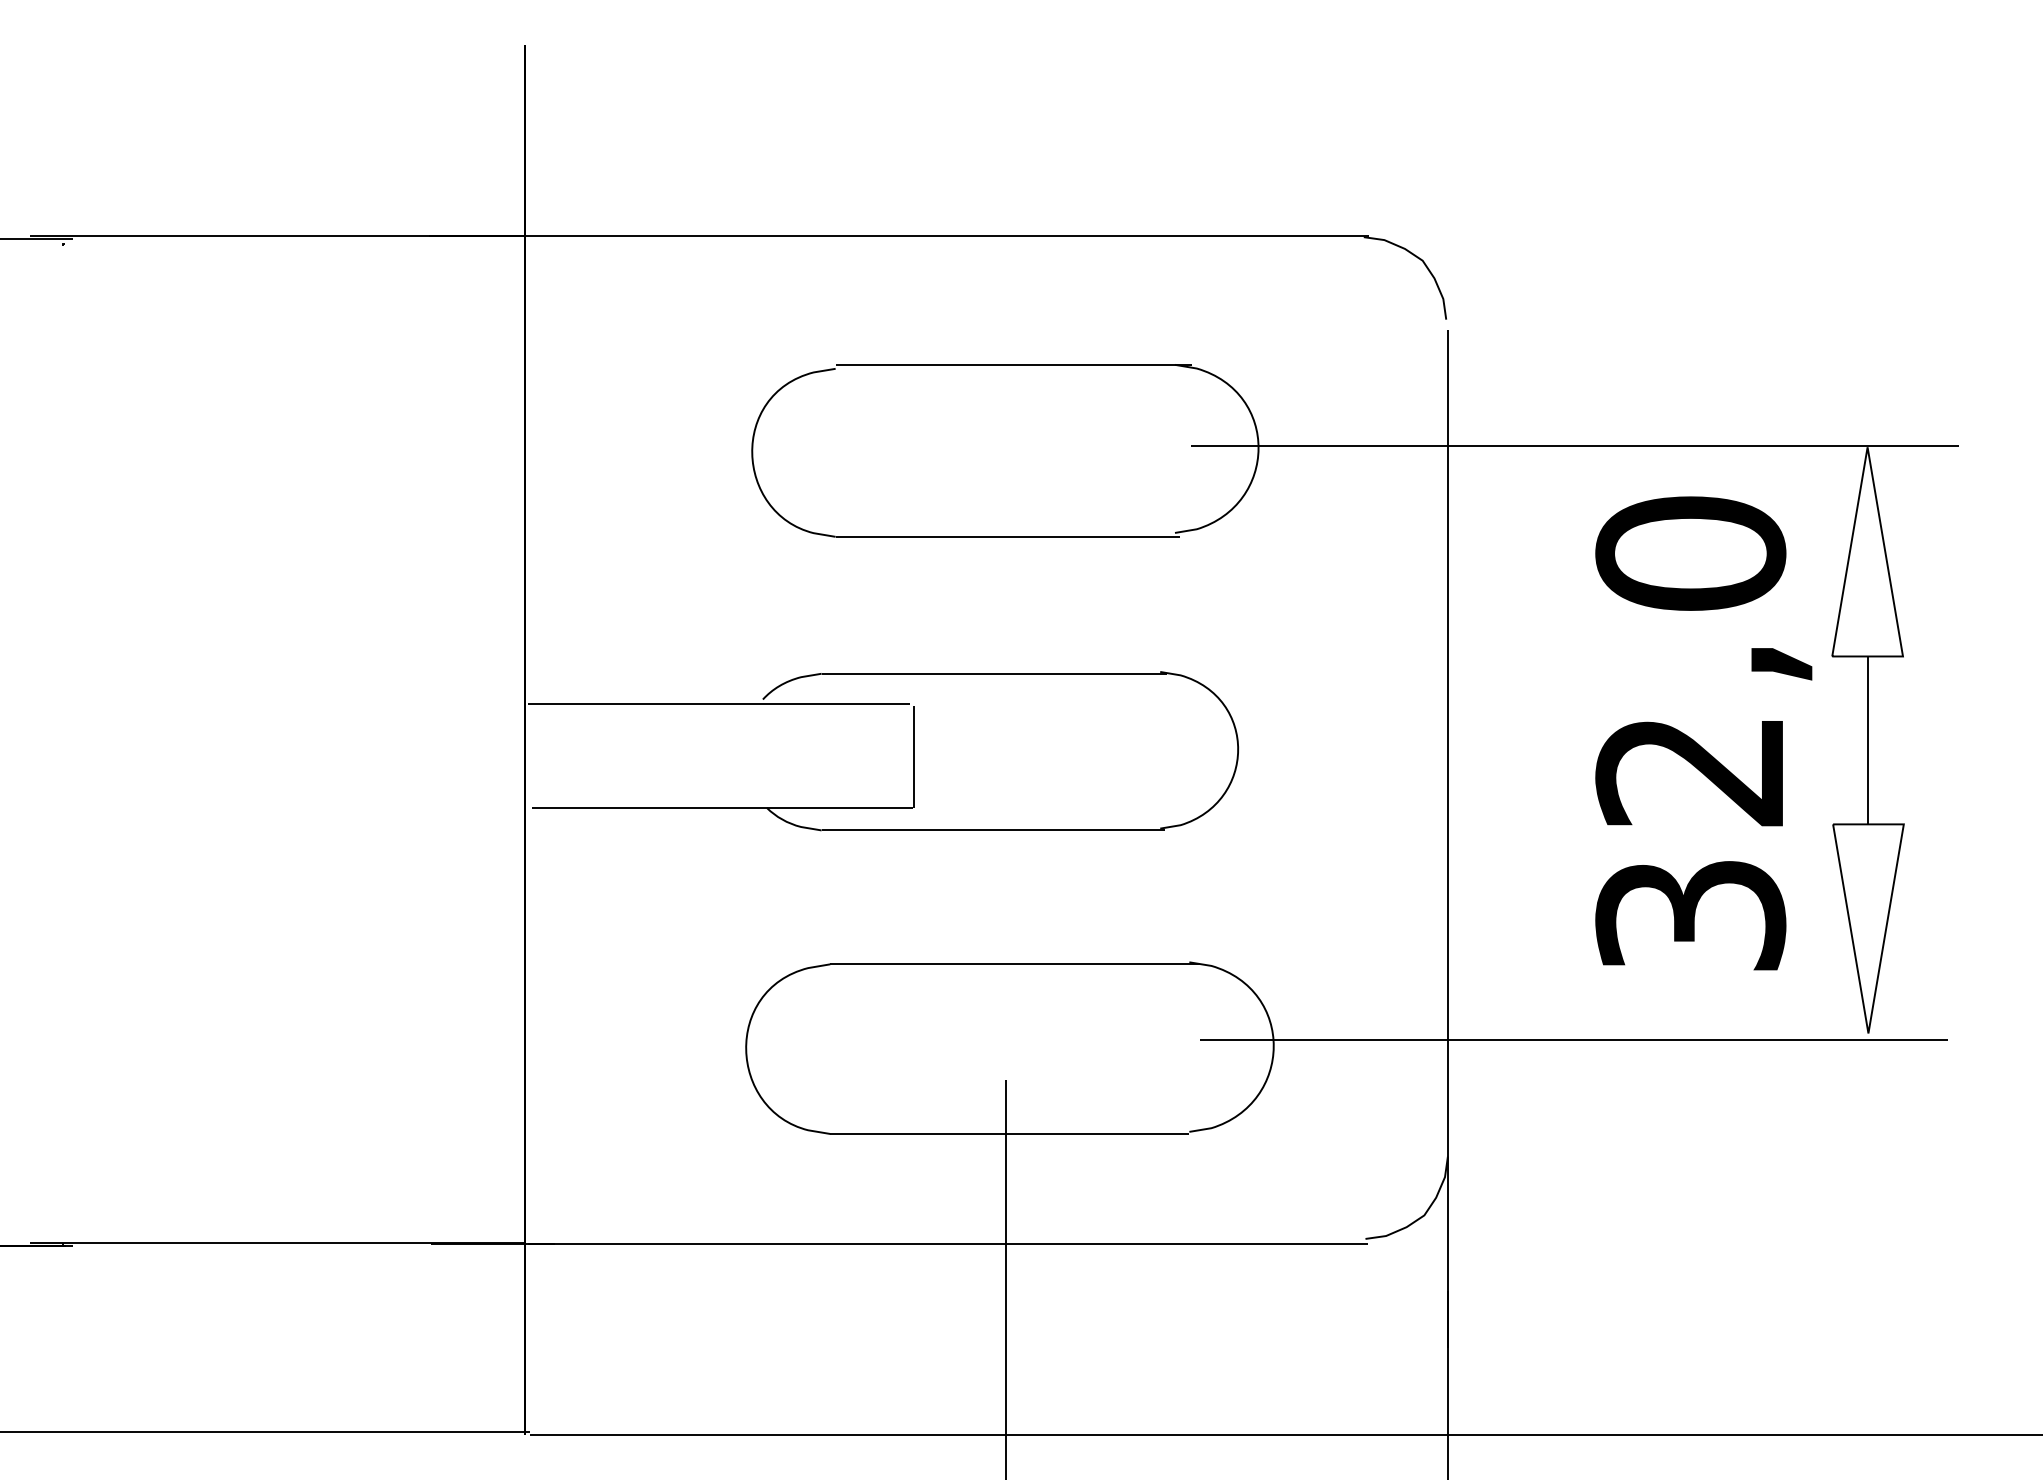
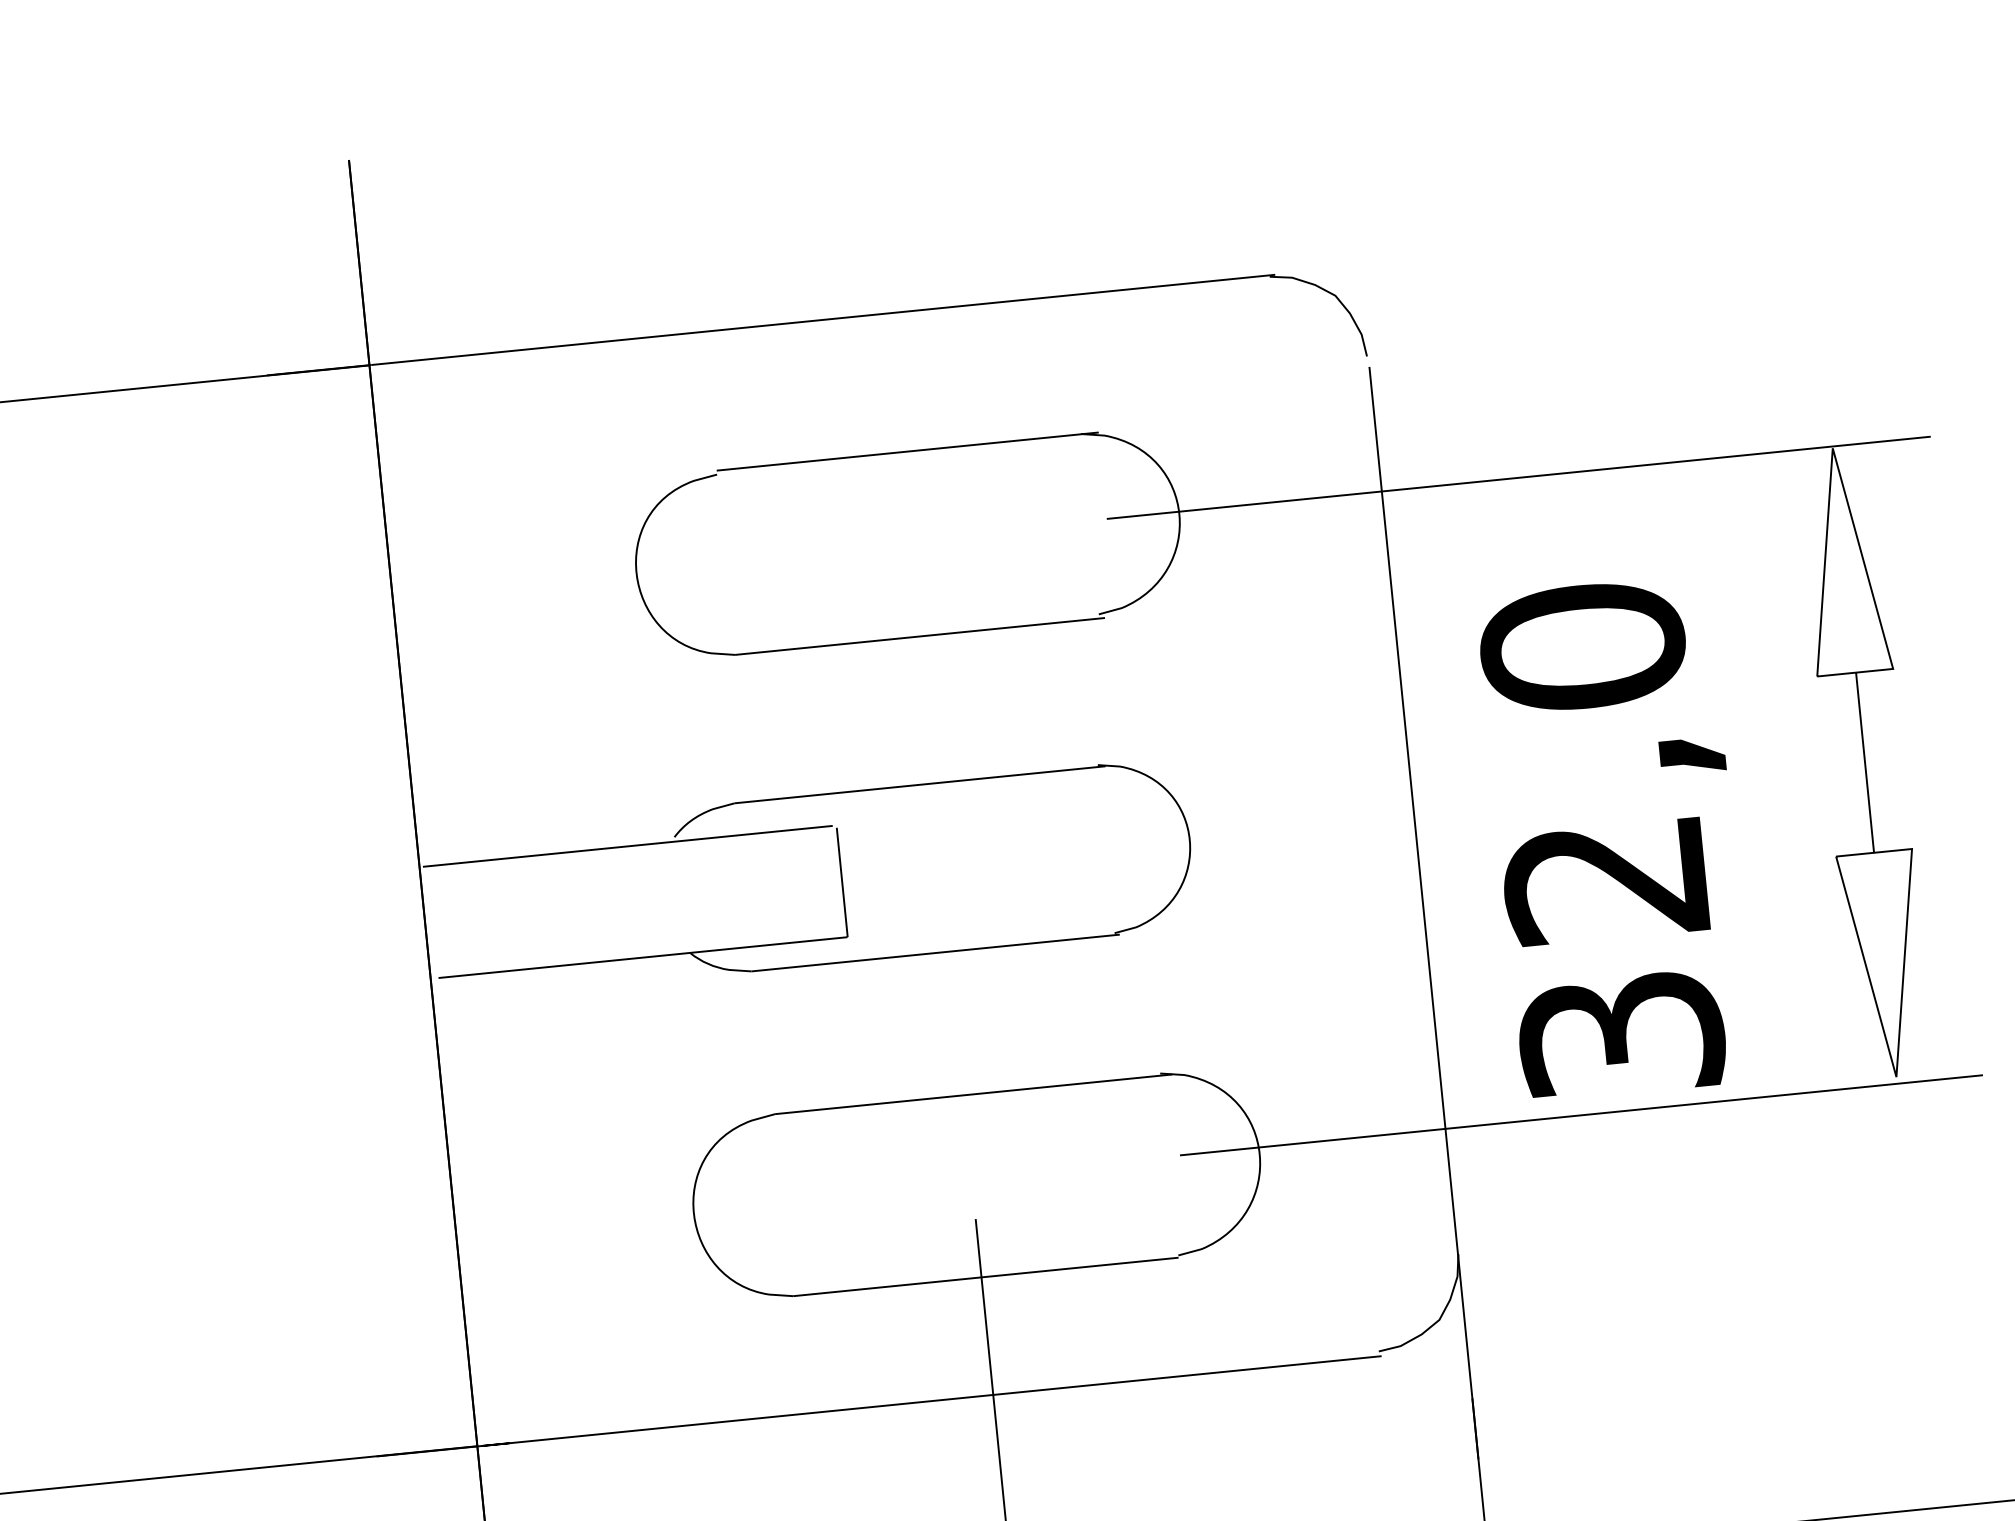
text: (1703, 733) -> (1615, 838), moved

